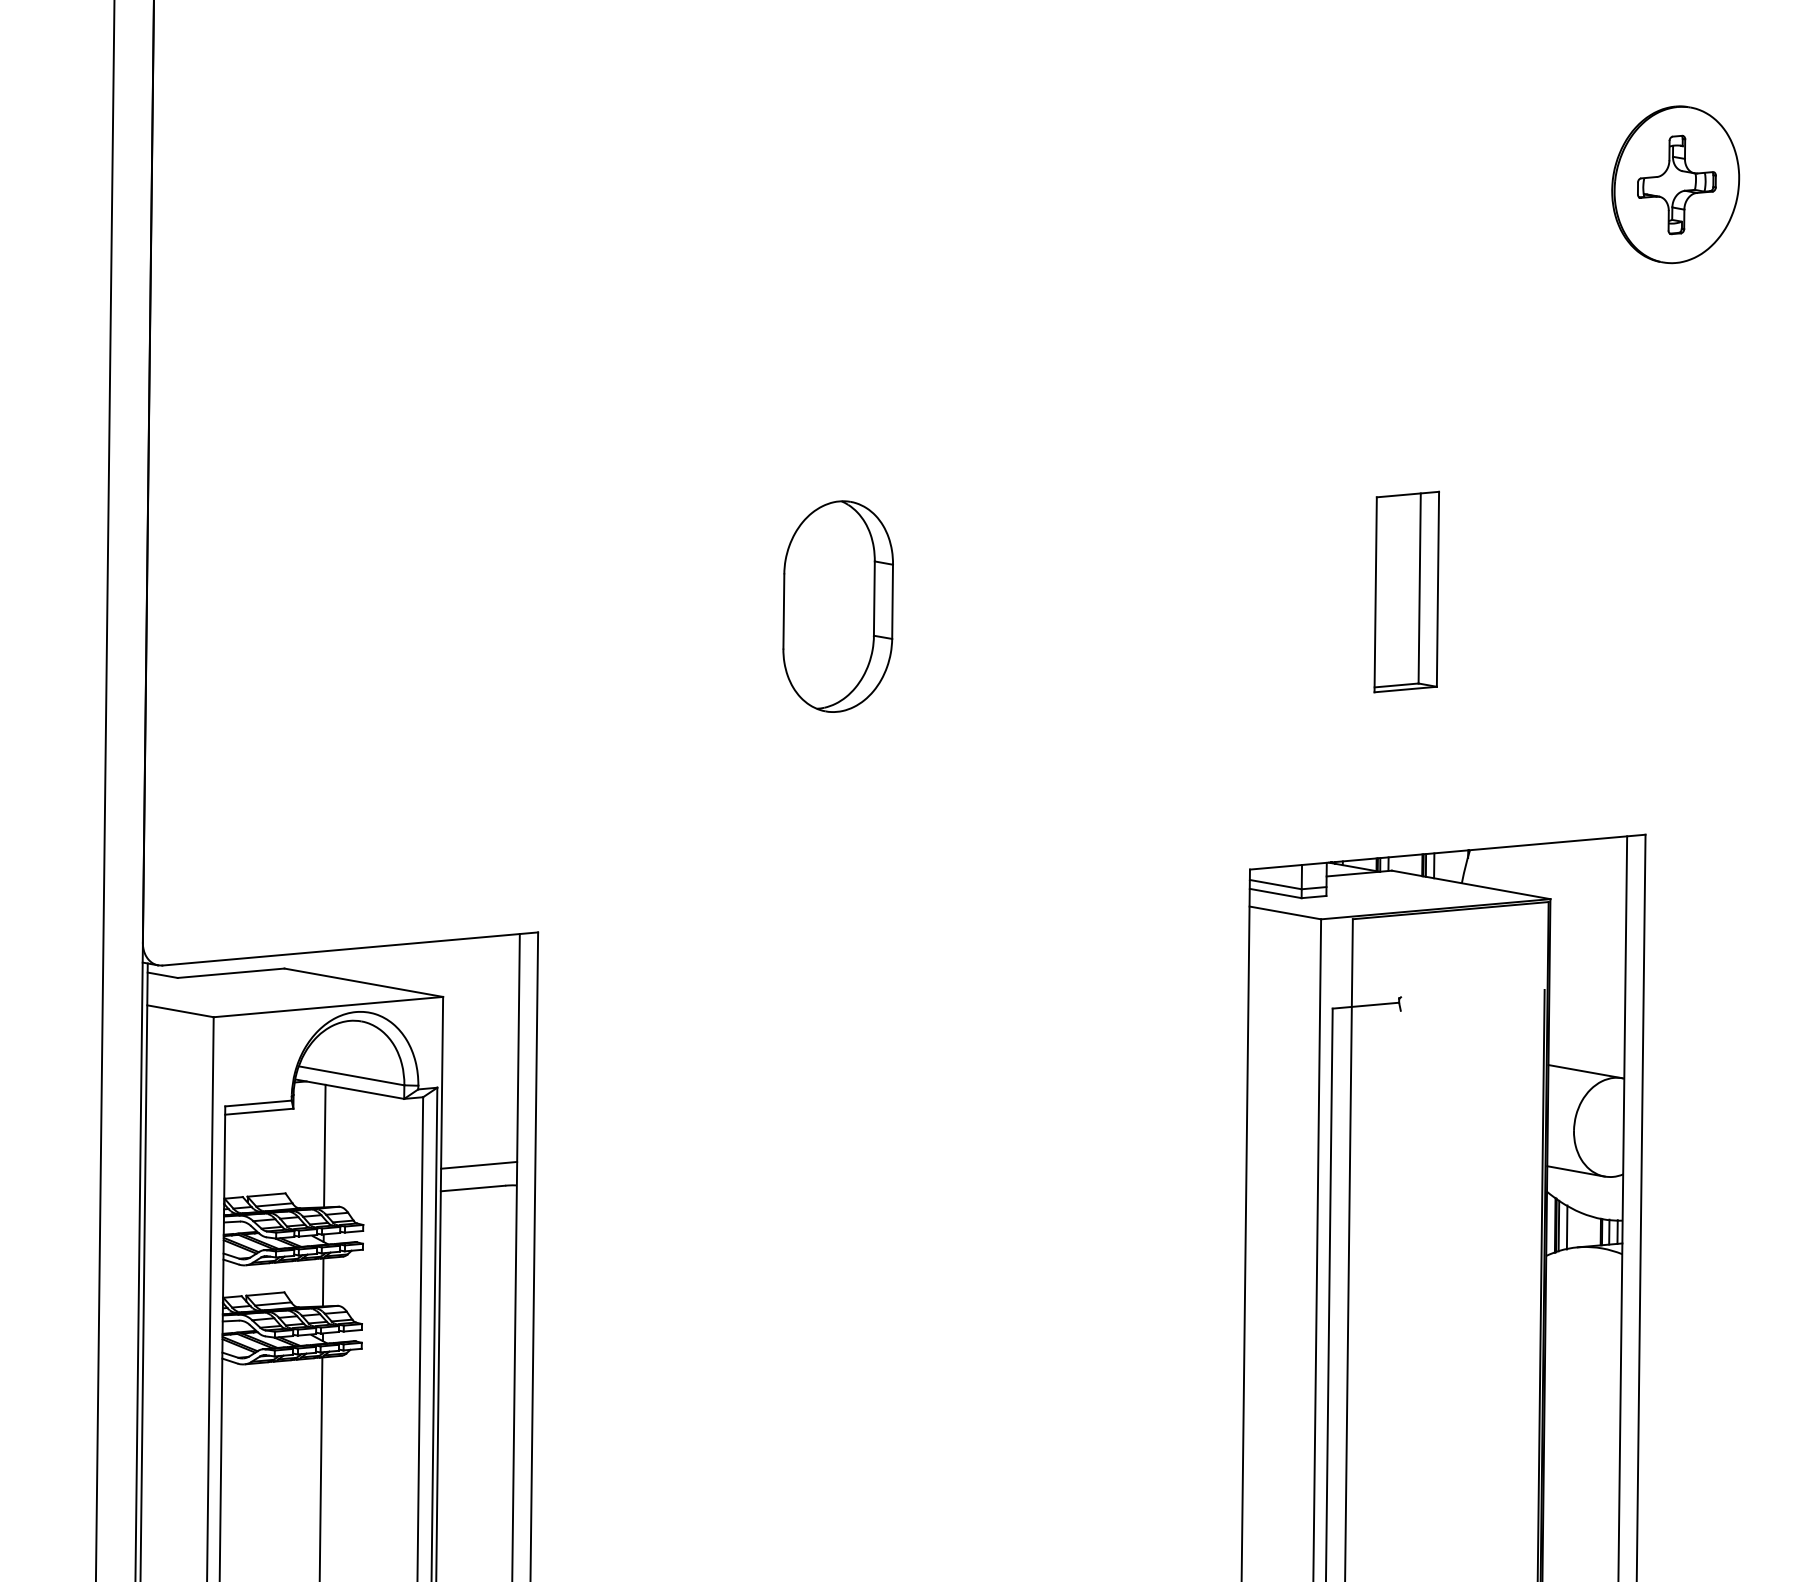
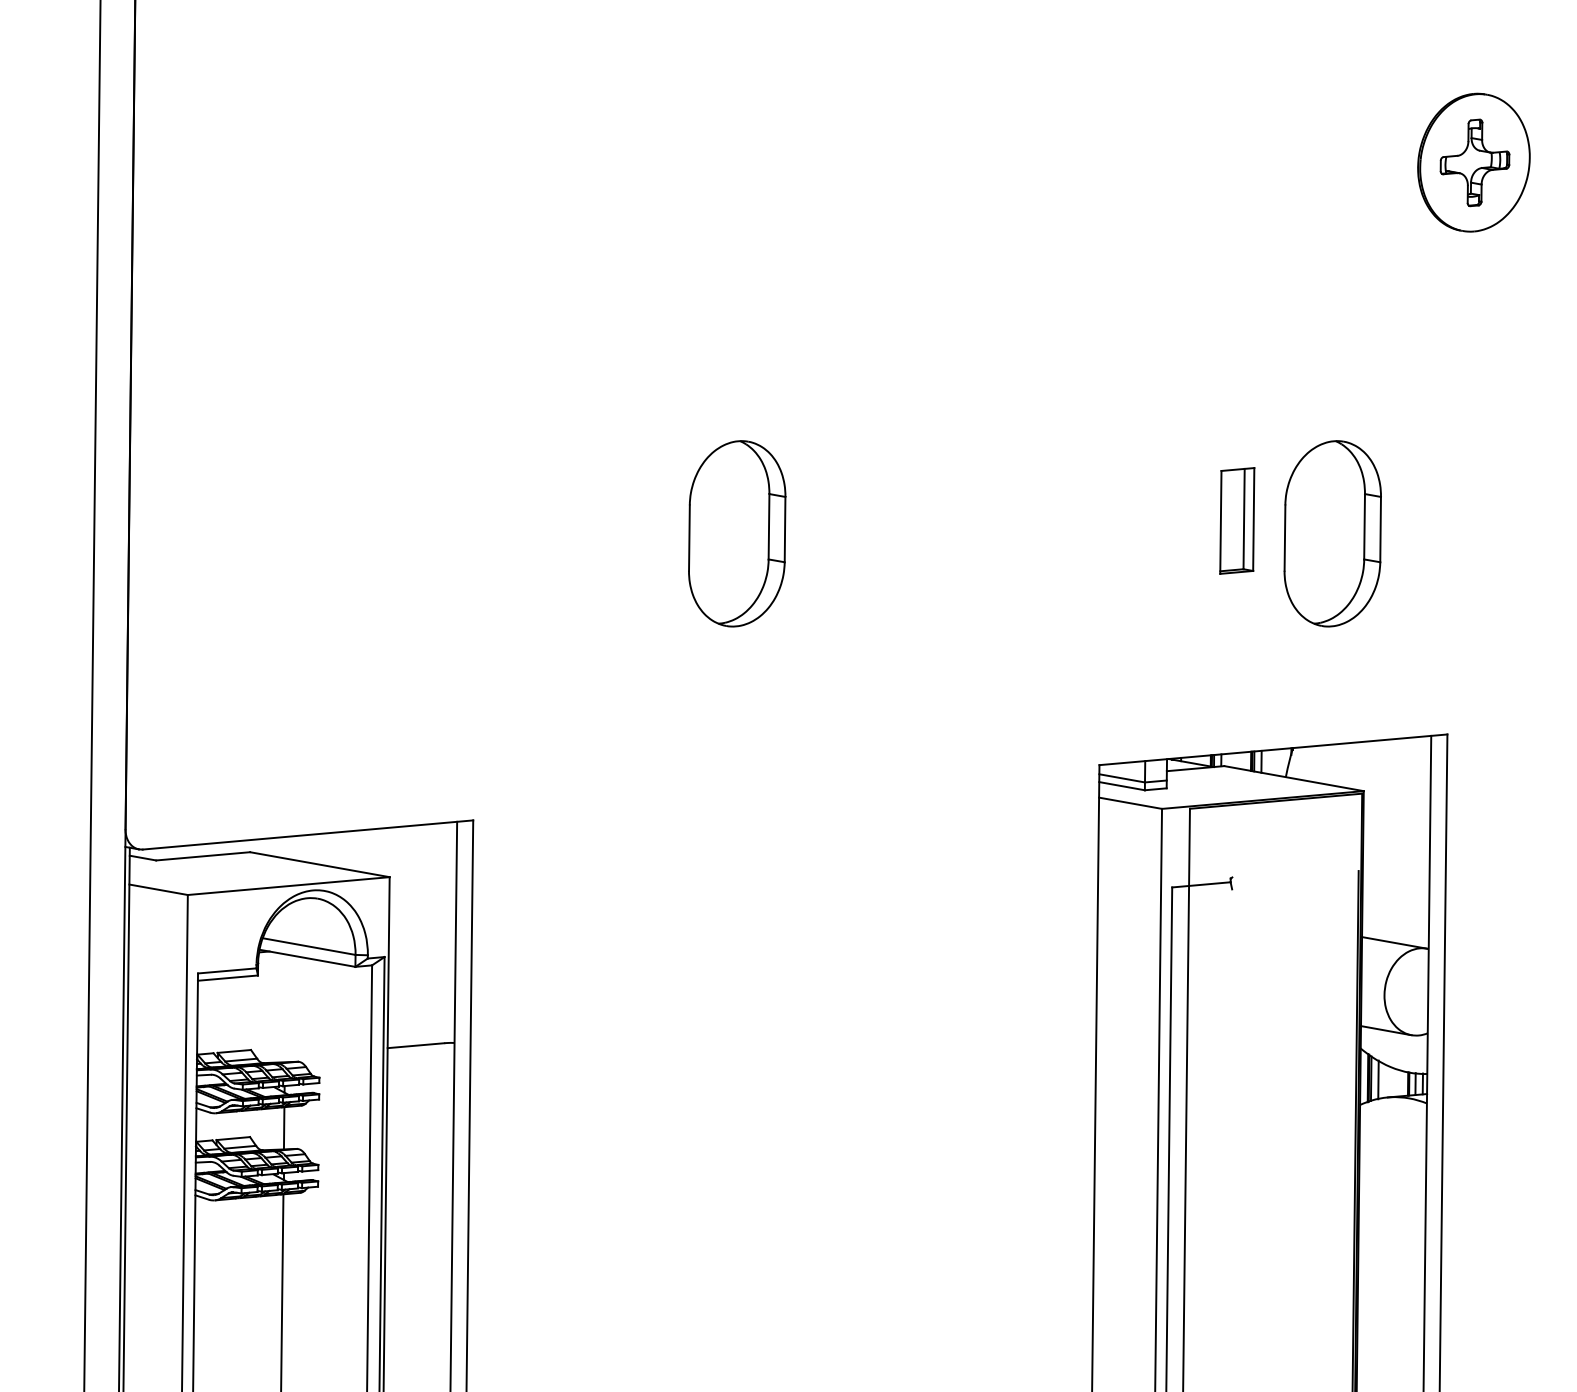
part: (1406, 591) -> (1237, 520), size x0.6
part: (1514, 606) -> (1332, 533), added
line: (324, 1145) -> (285, 1007), removed
line: (479, 1164) -> (421, 1024), removed

